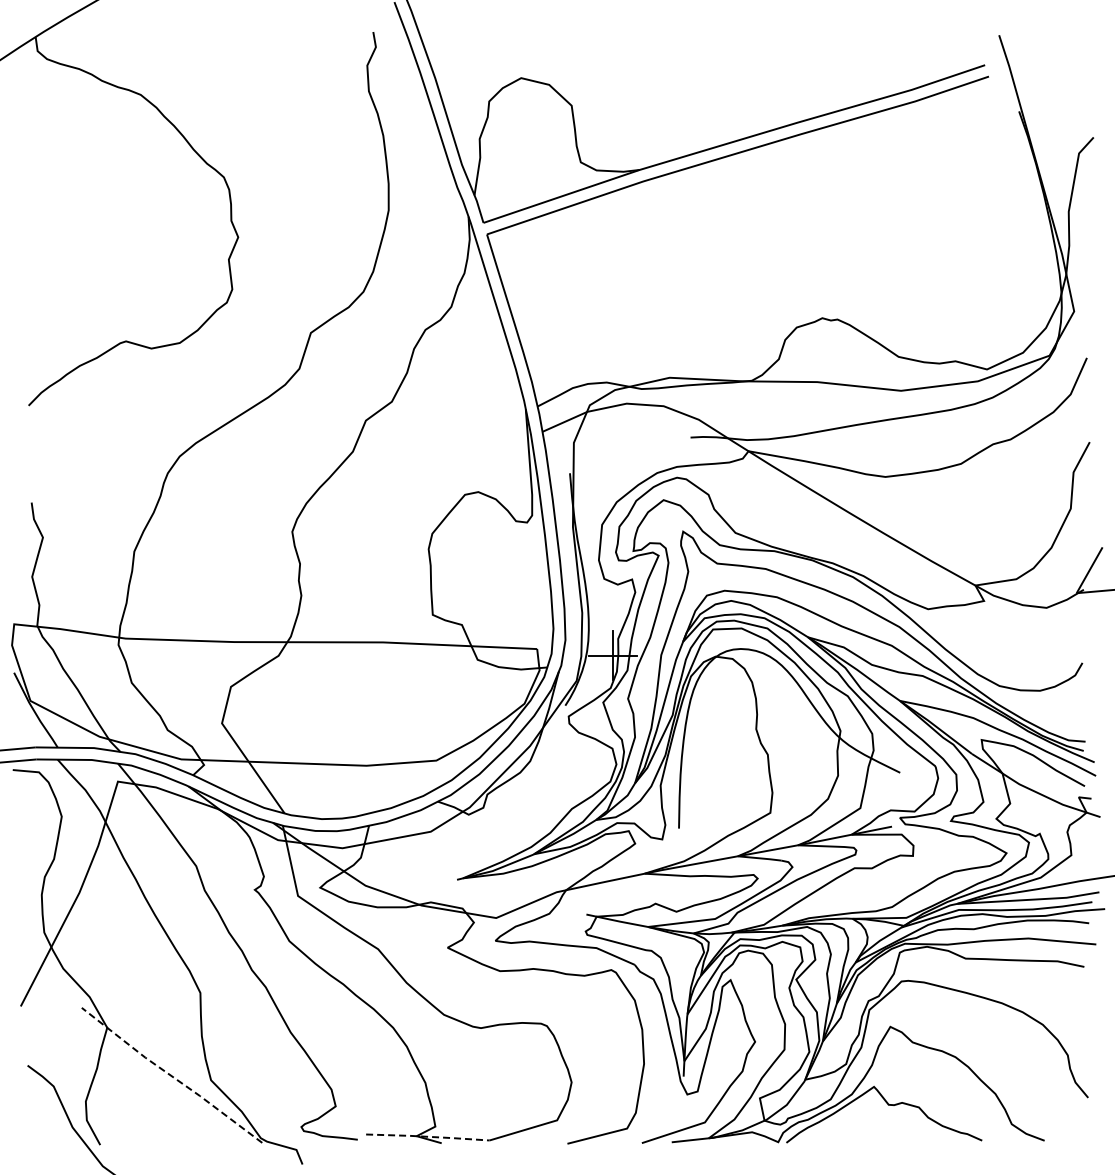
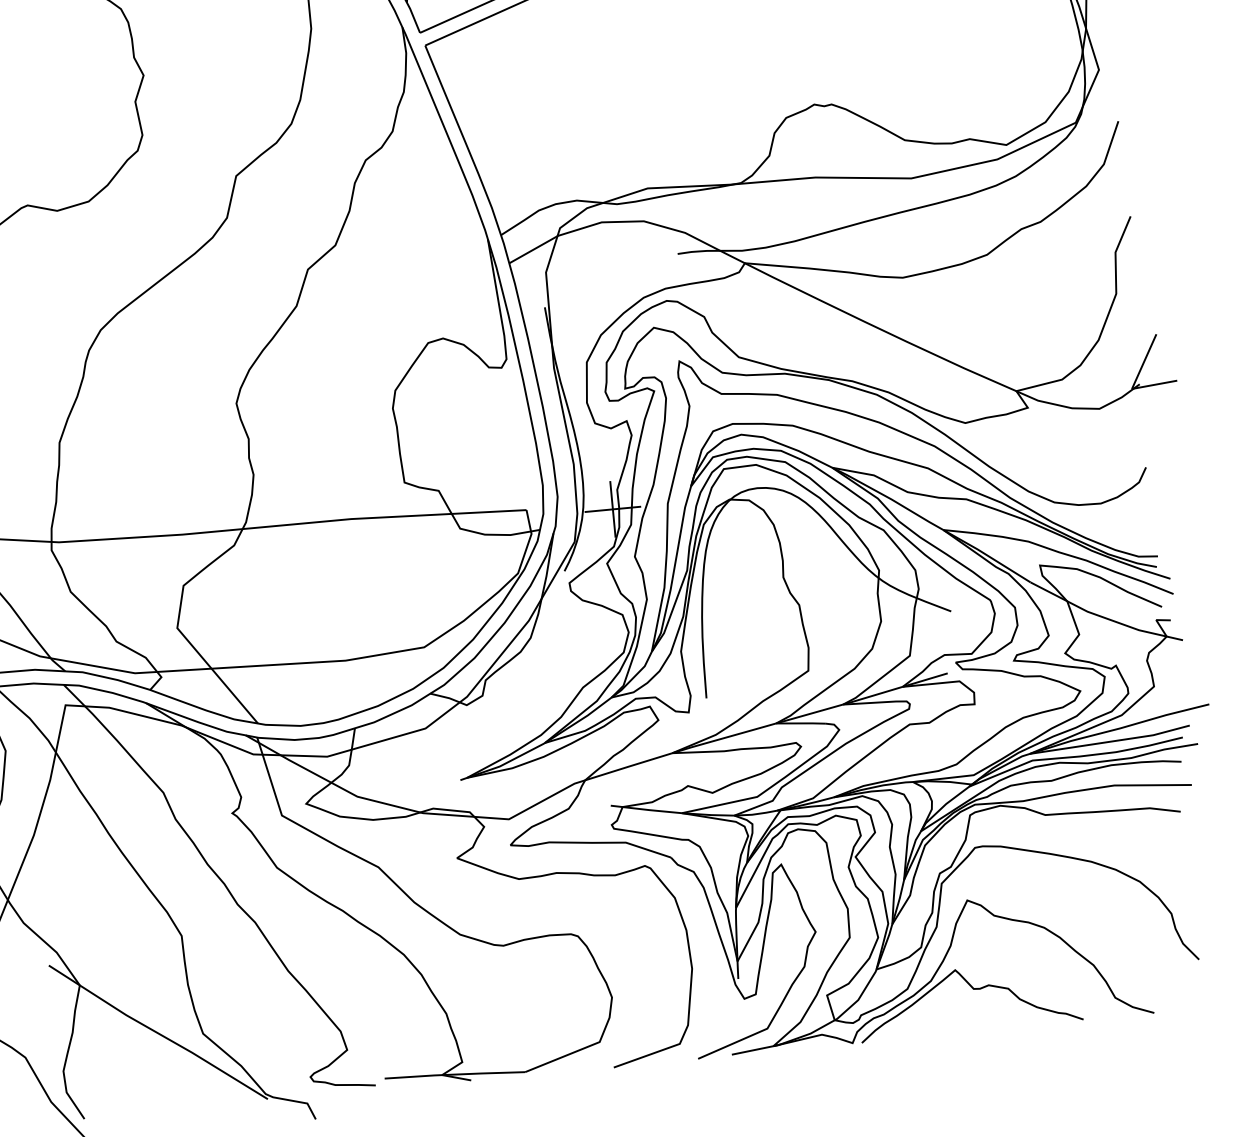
line: (171, 1076) -> (157, 1033), dashed -> solid
line: (428, 1136) -> (455, 1074), dashed -> solid

